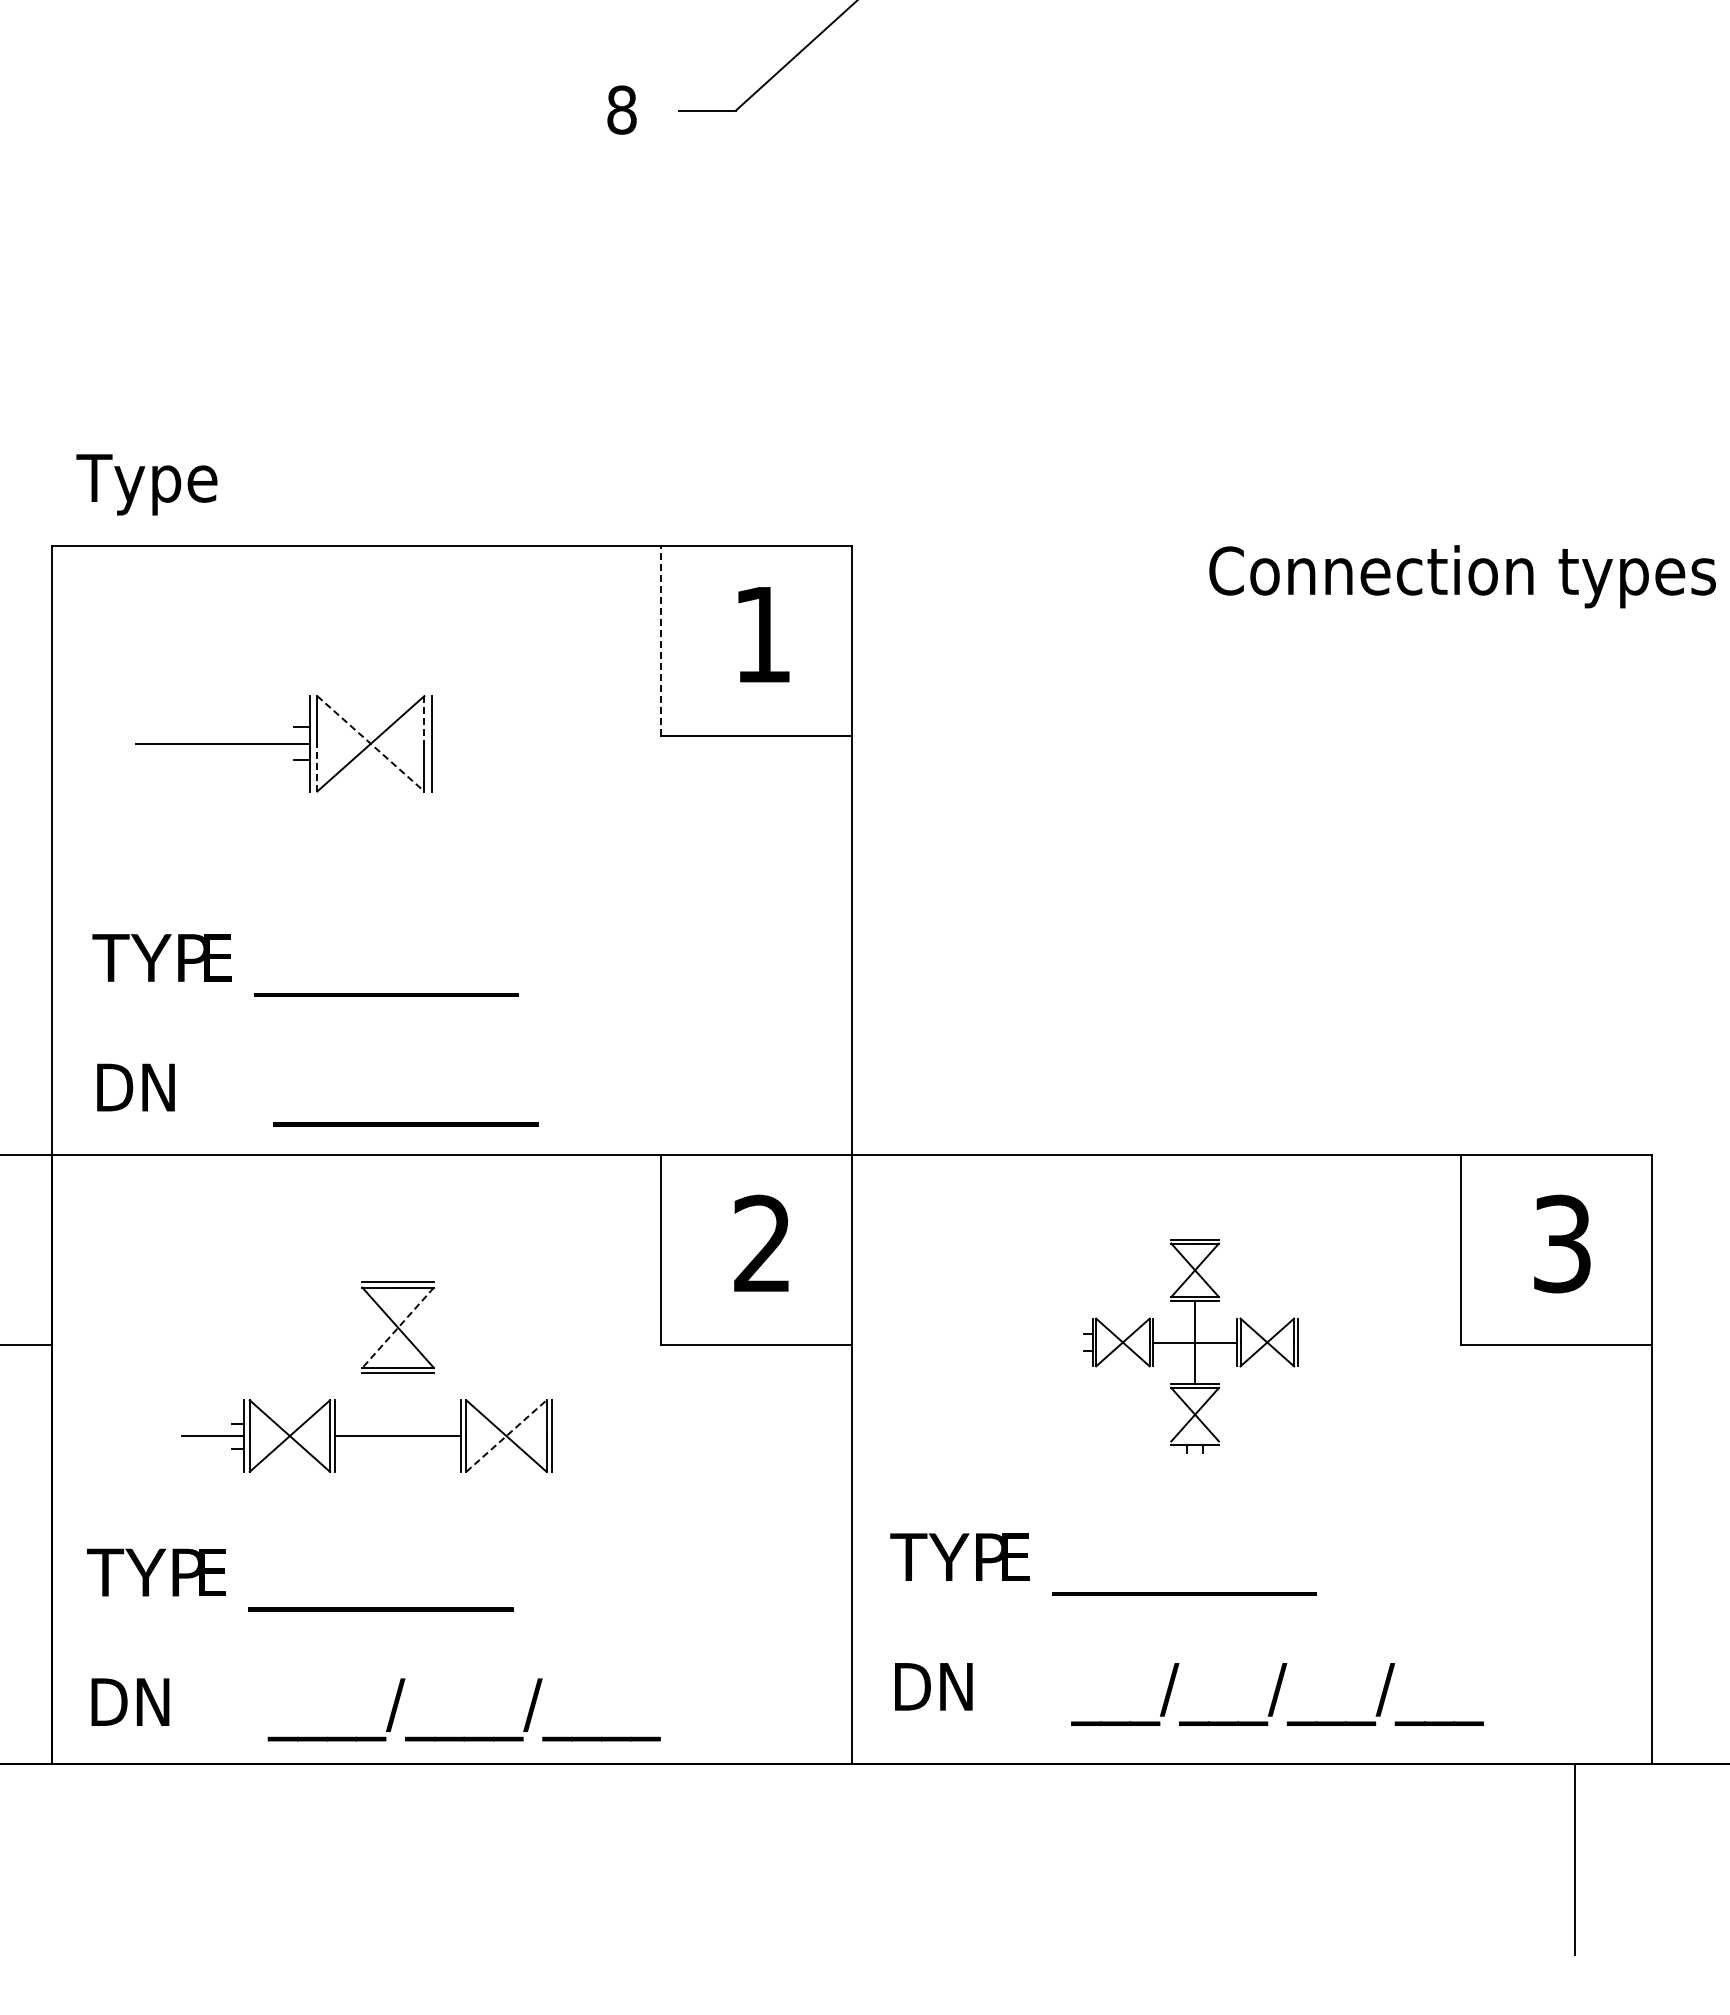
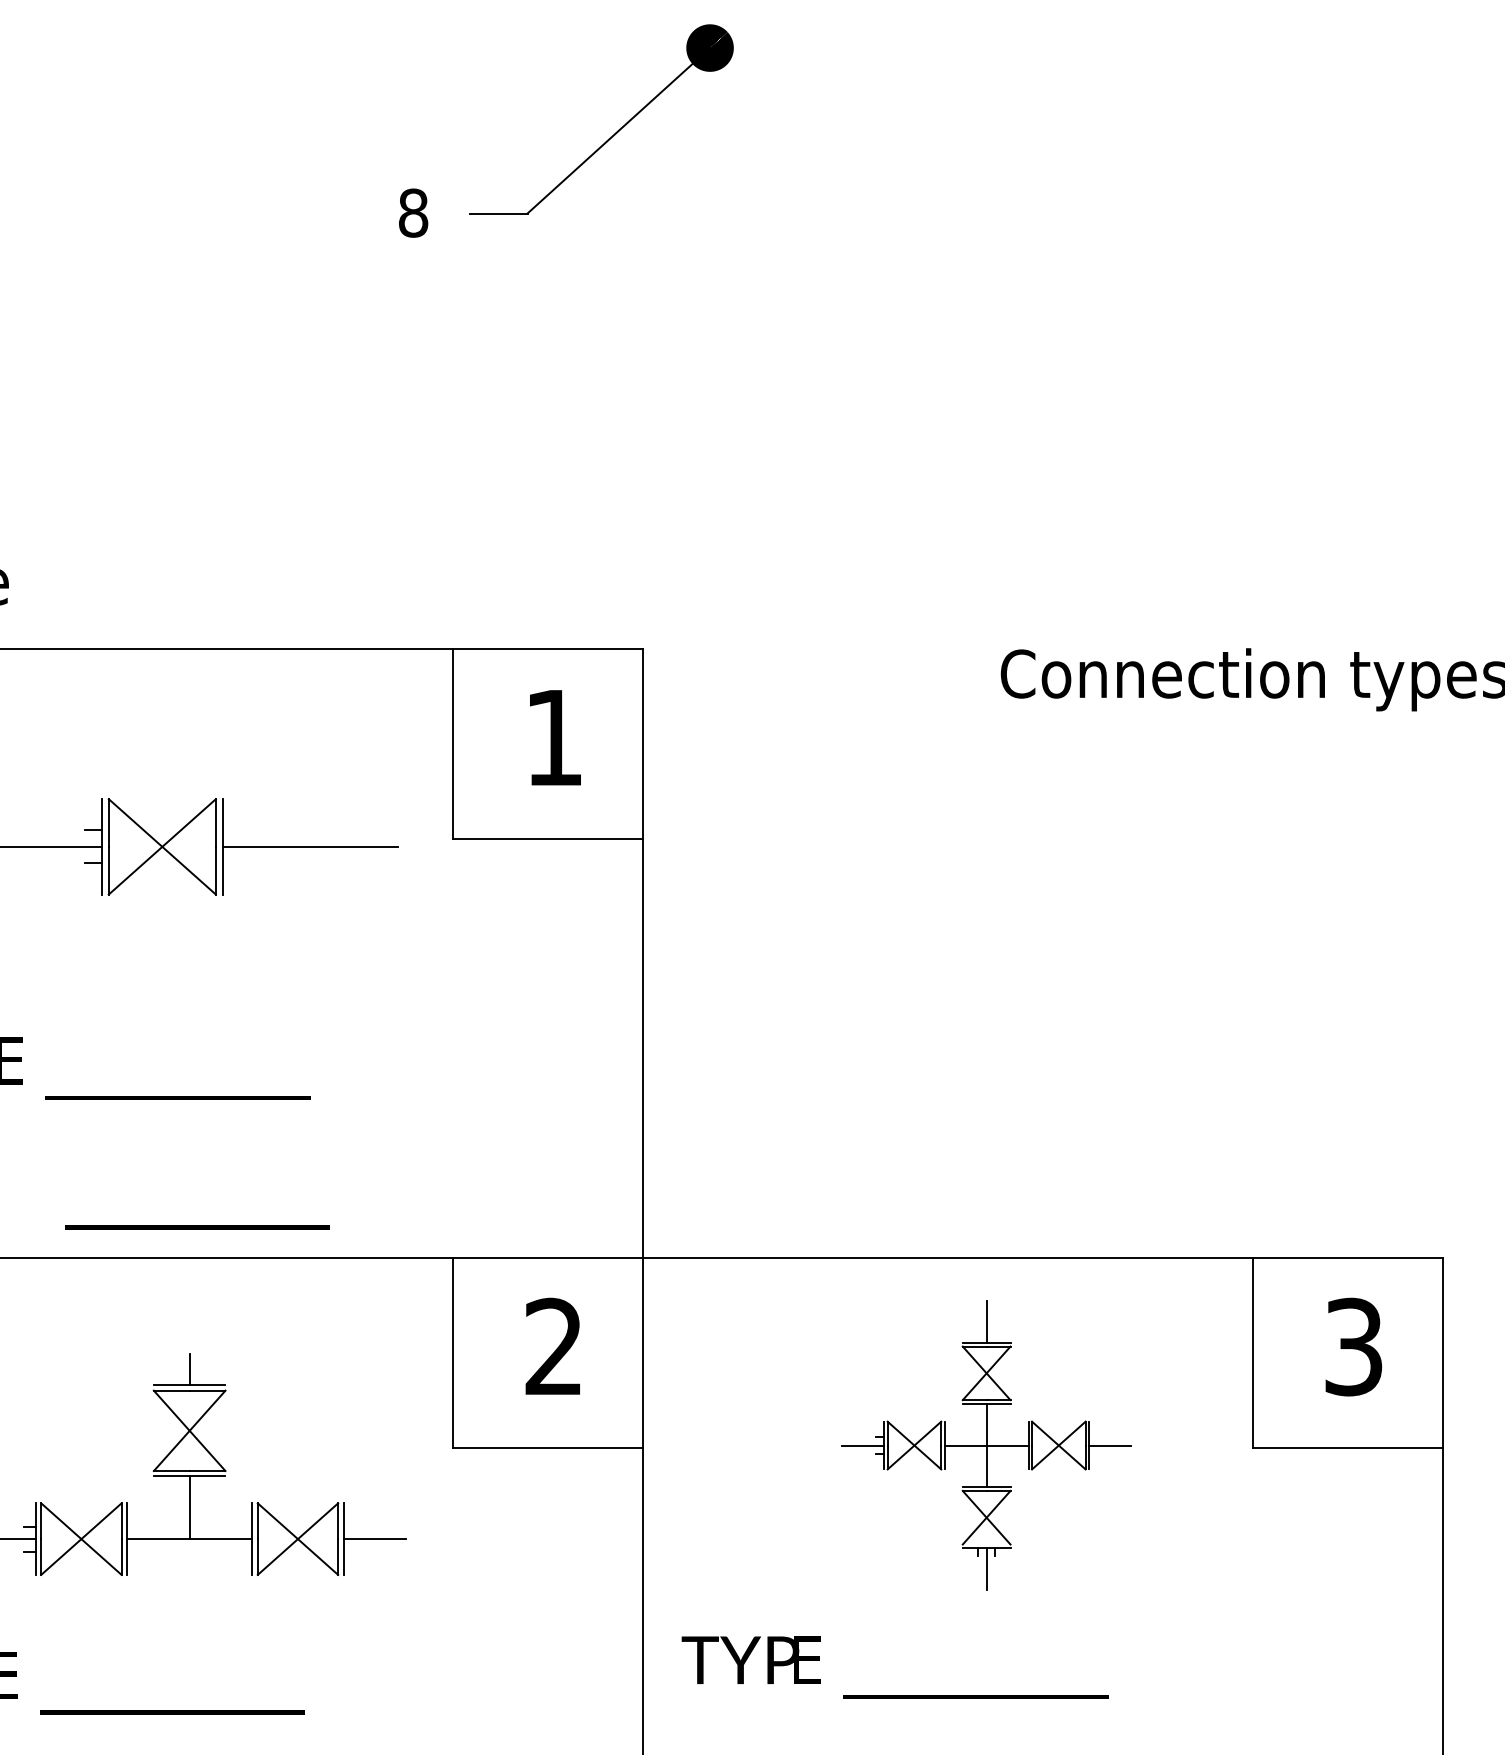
line: (661, 640) -> (453, 743), dashed -> solid
line: (424, 719) -> (216, 822), dashed -> solid
line: (370, 743) -> (162, 846), dashed -> solid
line: (518, 743) -> (310, 846), added
line: (317, 767) -> (109, 870), dashed -> solid
line: (1195, 1218) -> (987, 1321), added
line: (398, 1266) -> (190, 1369), added
line: (398, 1327) -> (190, 1430), dashed -> solid
line: (1071, 1342) -> (863, 1445), added
line: (1318, 1342) -> (1110, 1445), added
line: (398, 1404) -> (190, 1507), added
line: (506, 1436) -> (298, 1539), dashed -> solid
line: (582, 1436) -> (374, 1539), added
line: (1195, 1465) -> (987, 1568), added

